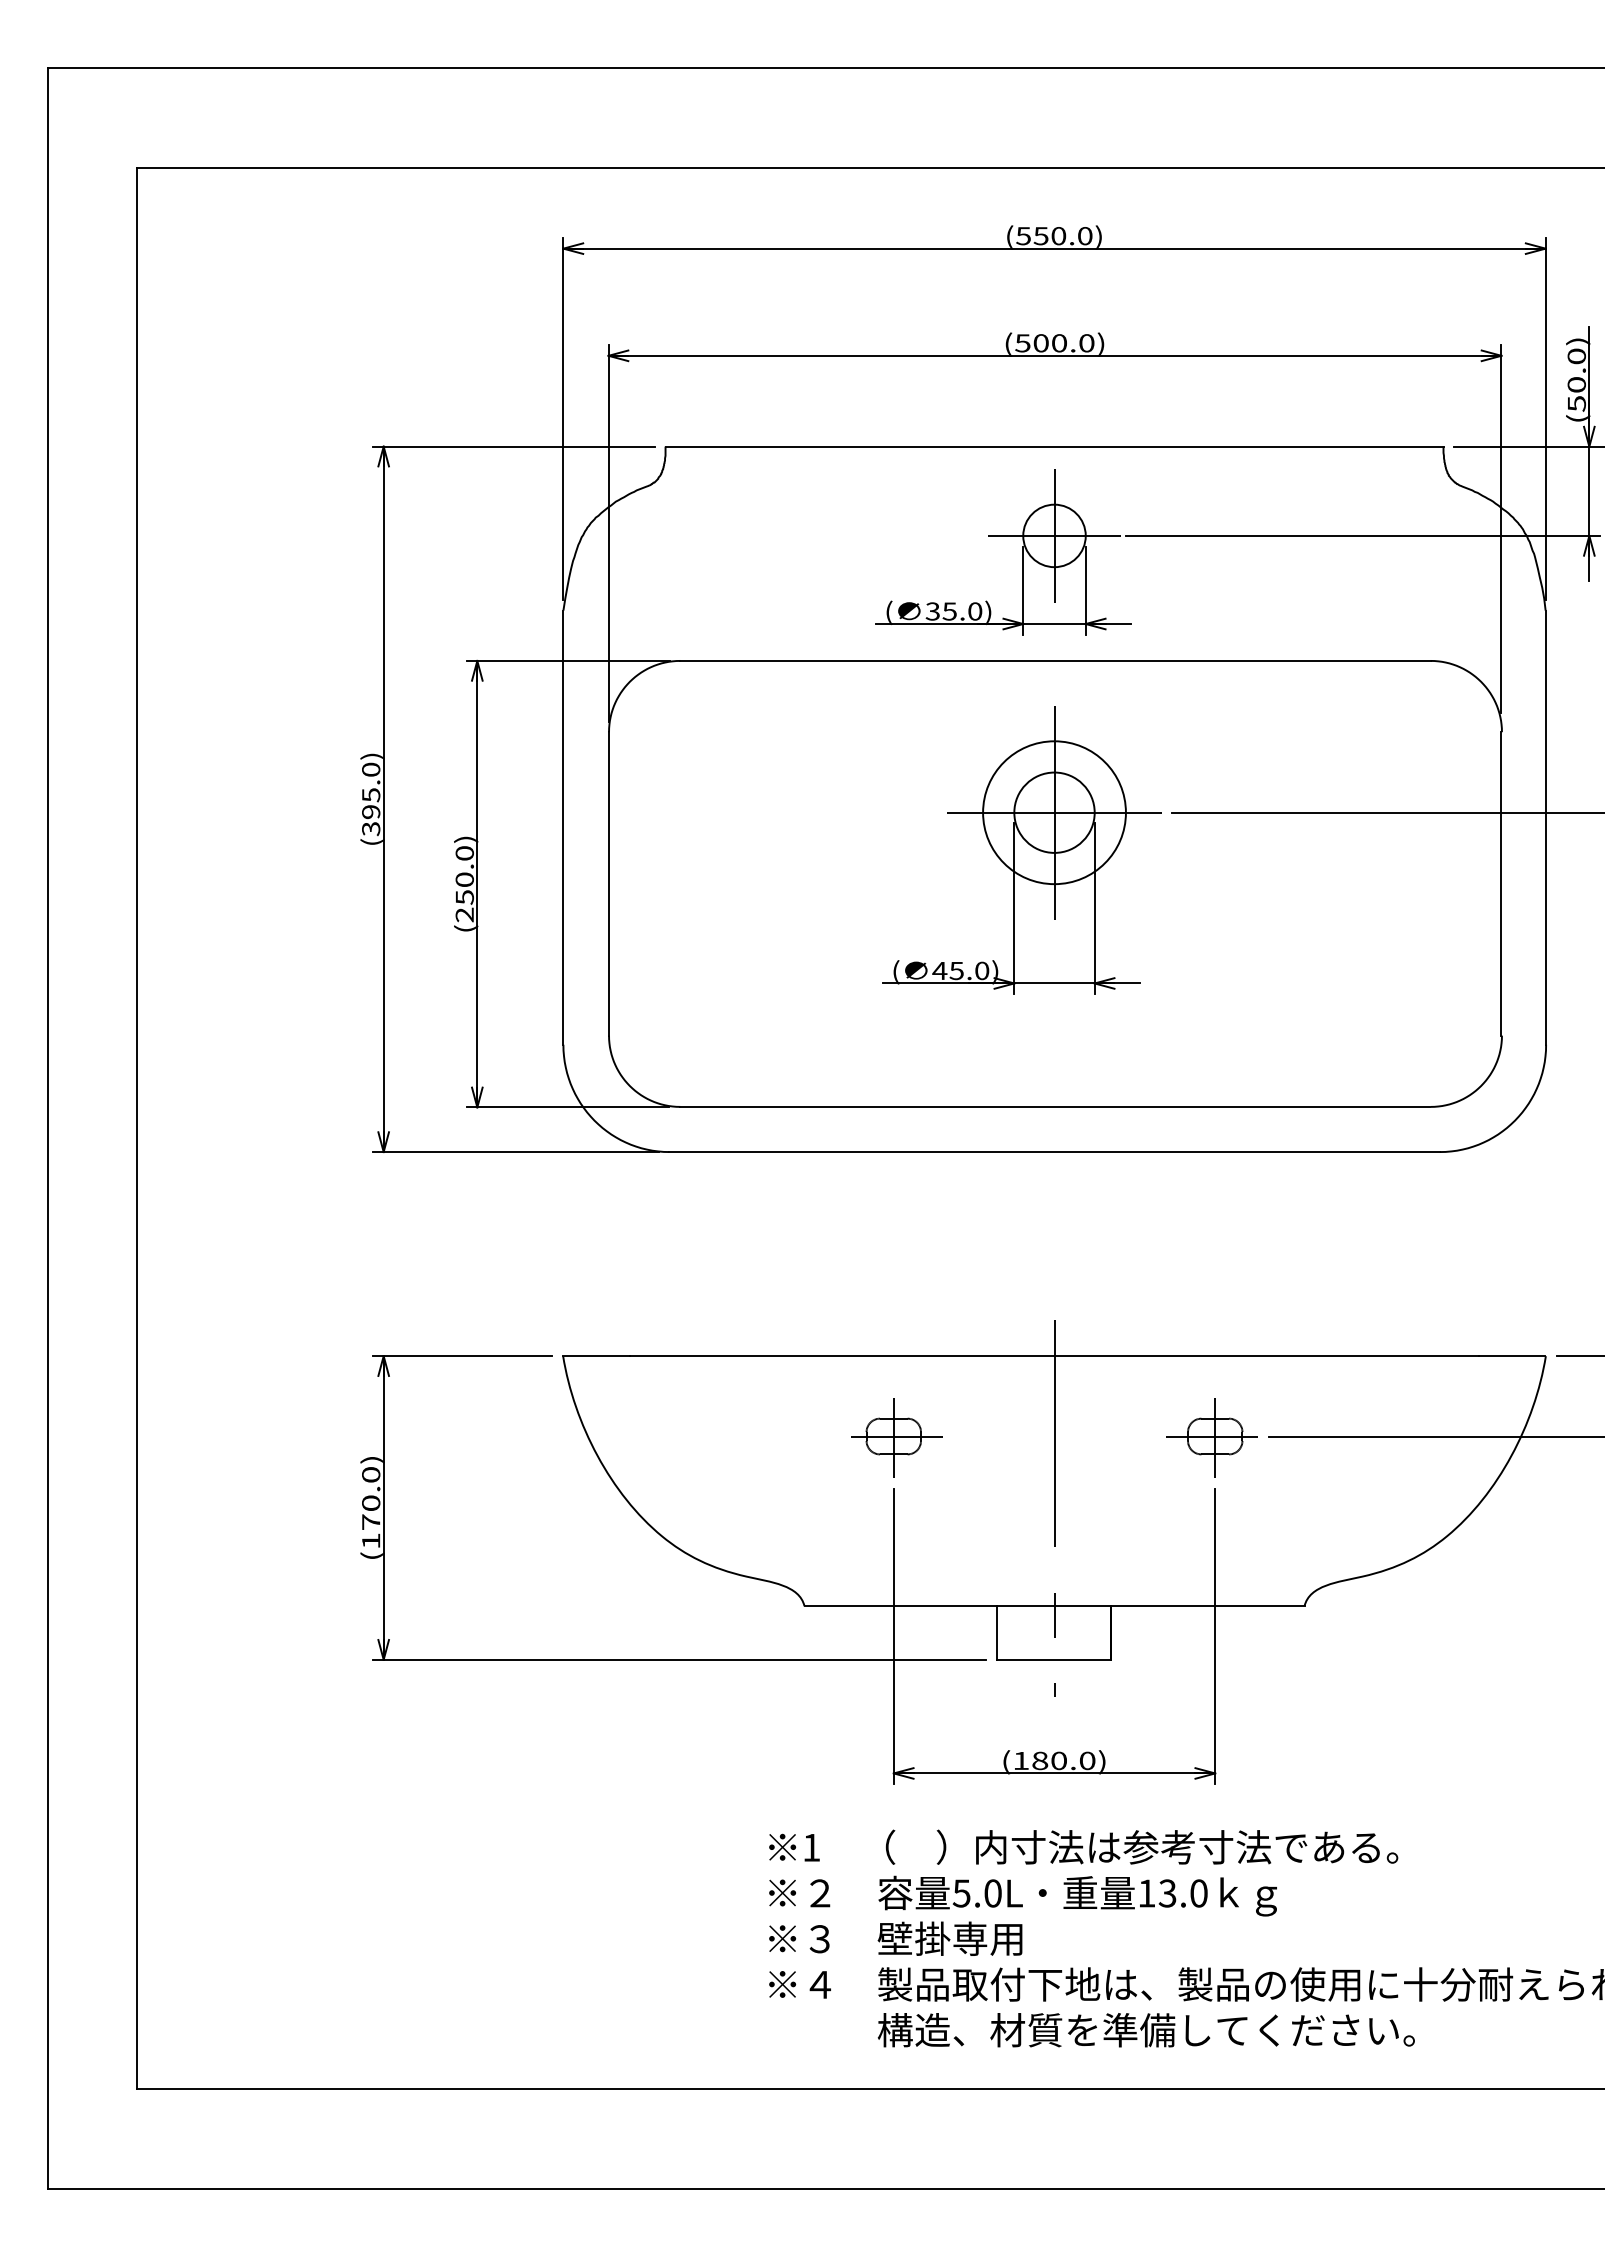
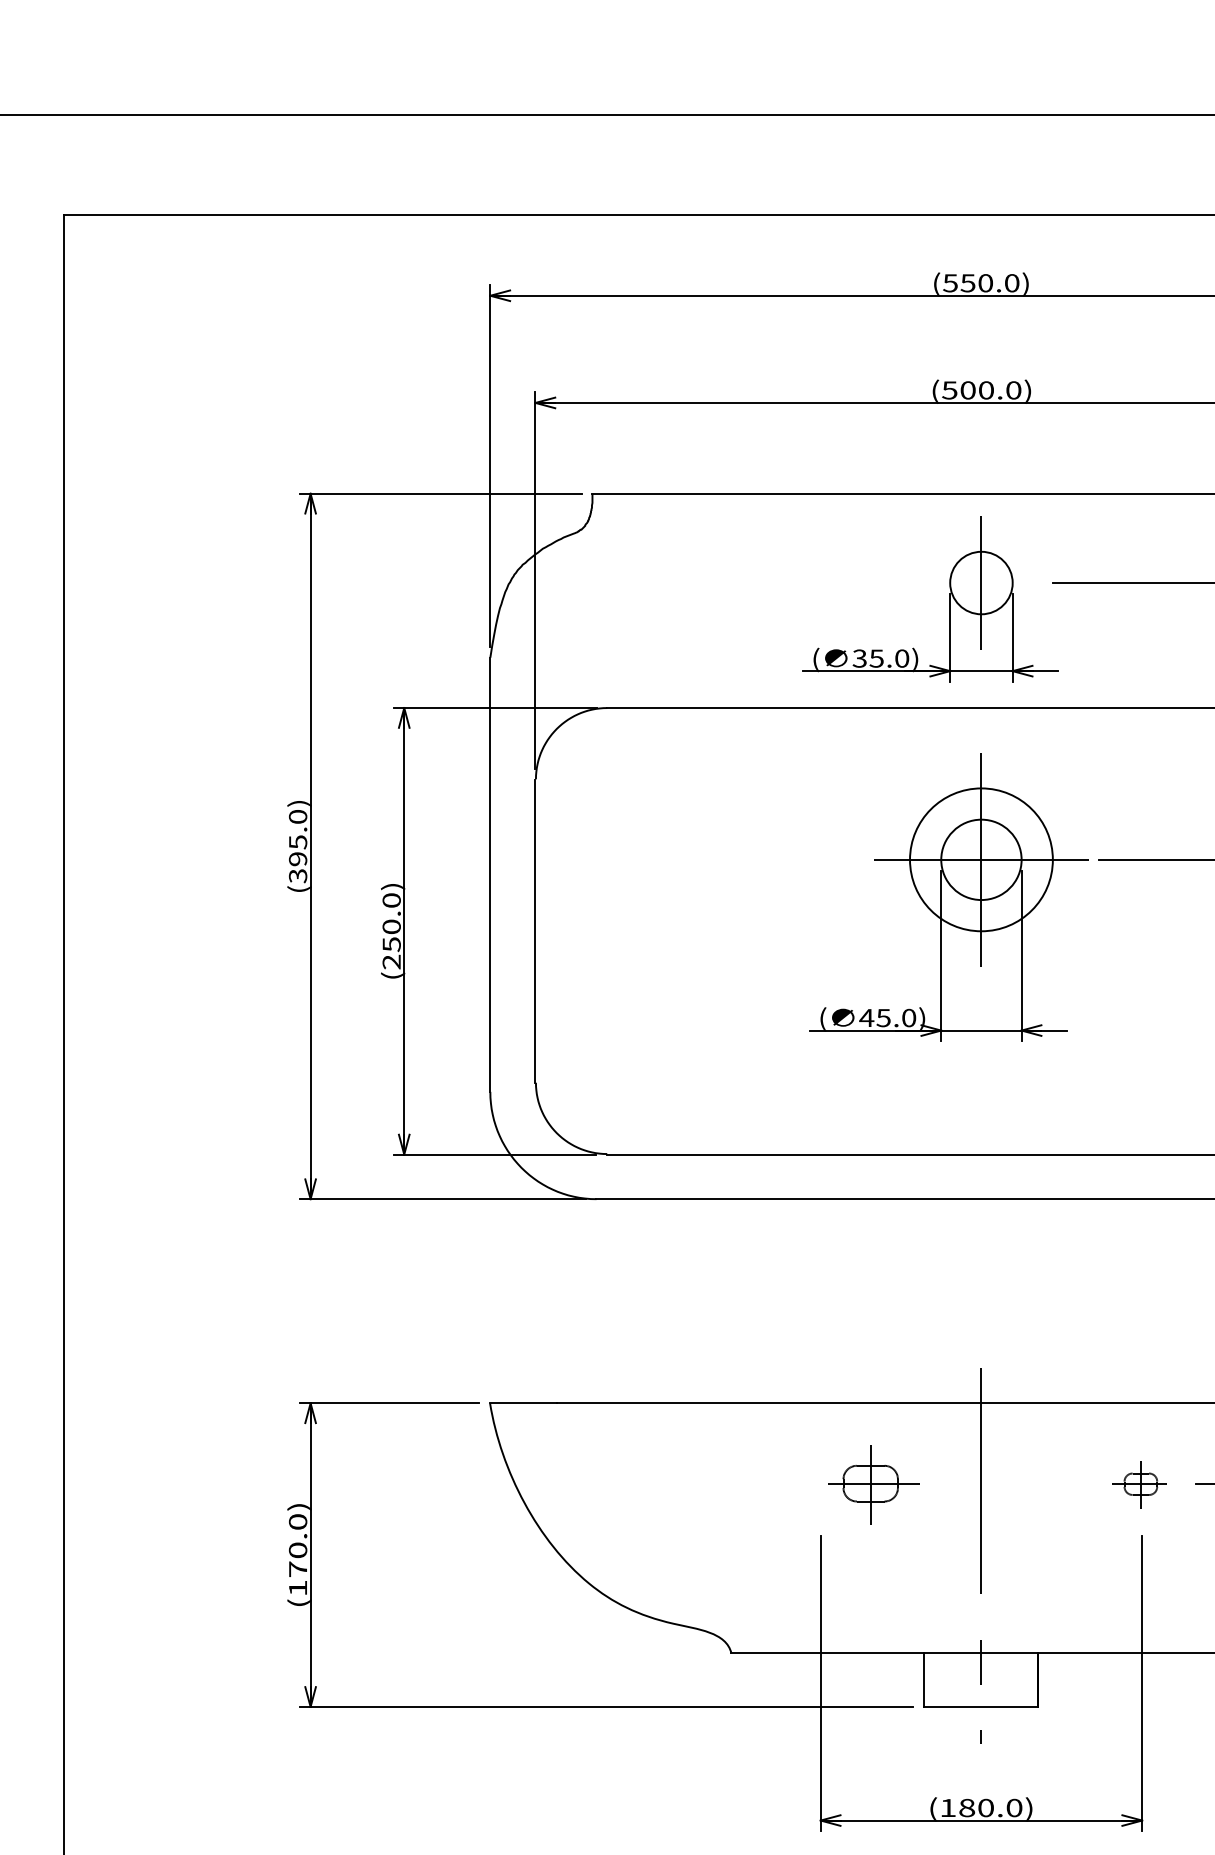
line: (1054, 535) -> (981, 582), removed
part: (896, 1437) -> (873, 1484), moved
part: (1211, 1437) -> (1138, 1484), size x0.6

